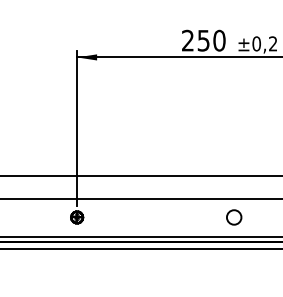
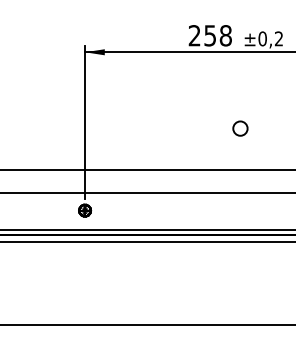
text: (219, 40) -> (225, 35), 250 -> 258
circle: (234, 217) -> (240, 128), moved

